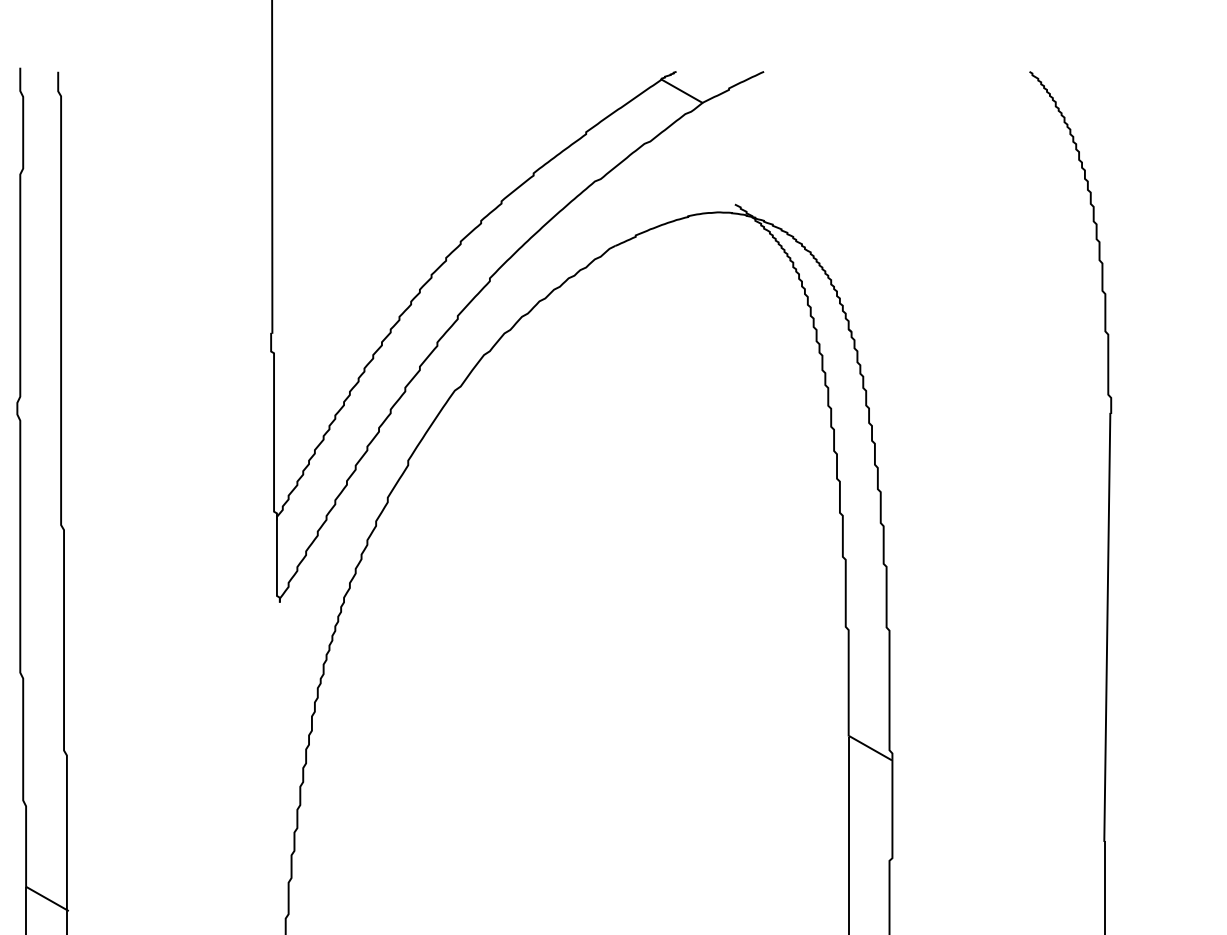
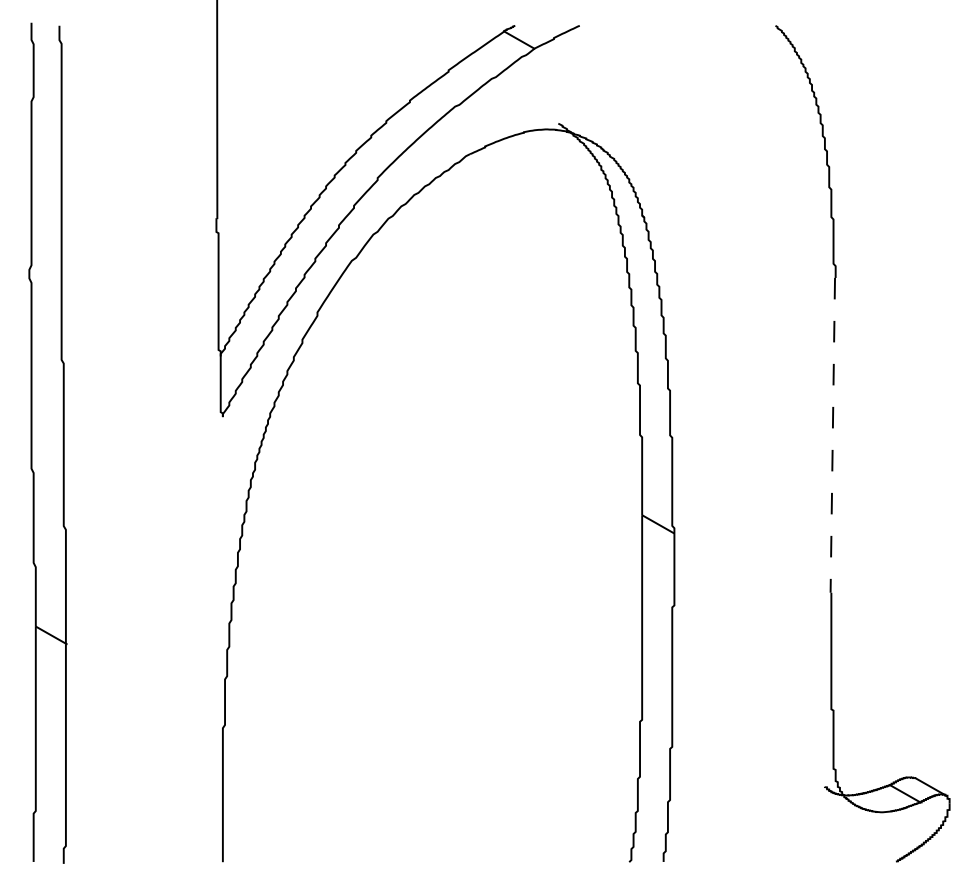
line: (1106, 627) -> (832, 435), solid -> dashed

